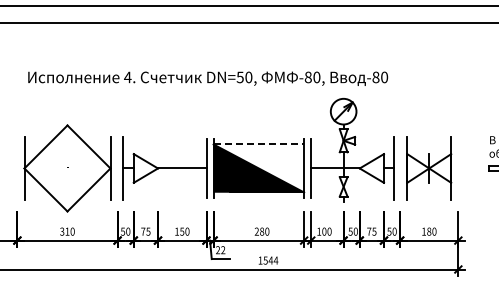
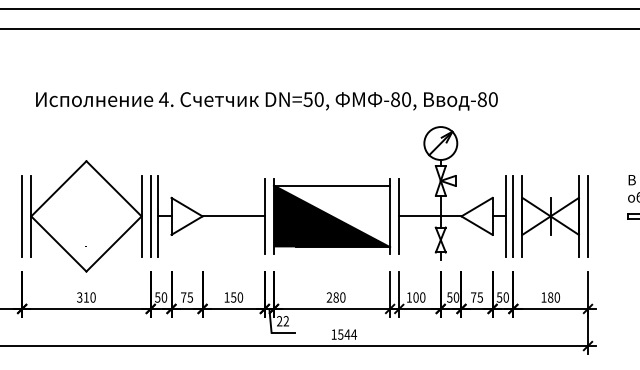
line: (259, 144) -> (332, 185), dashed -> solid
line: (17, 167) -> (22, 215), added
line: (117, 167) -> (150, 215), added
line: (400, 167) -> (513, 215), added
line: (458, 167) -> (588, 215), added

